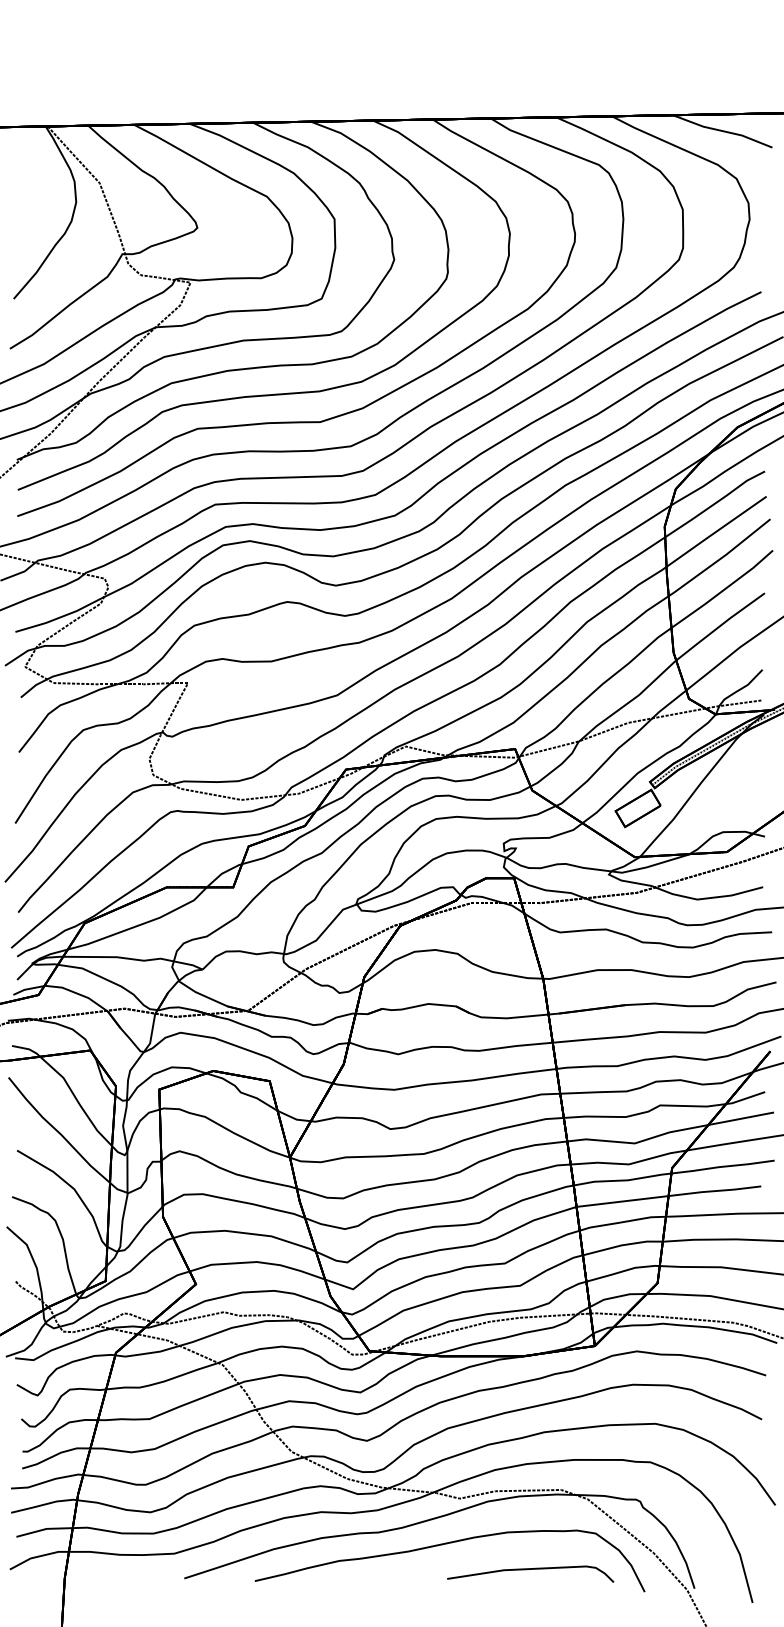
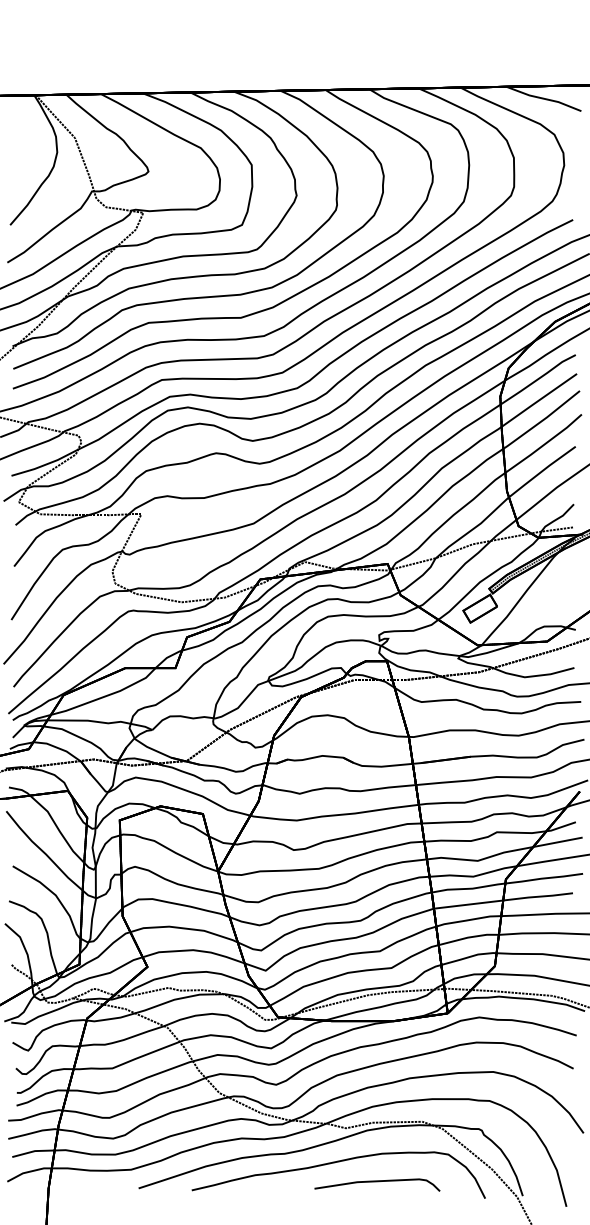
curve: (530, 1570) -> (377, 1182), moved

